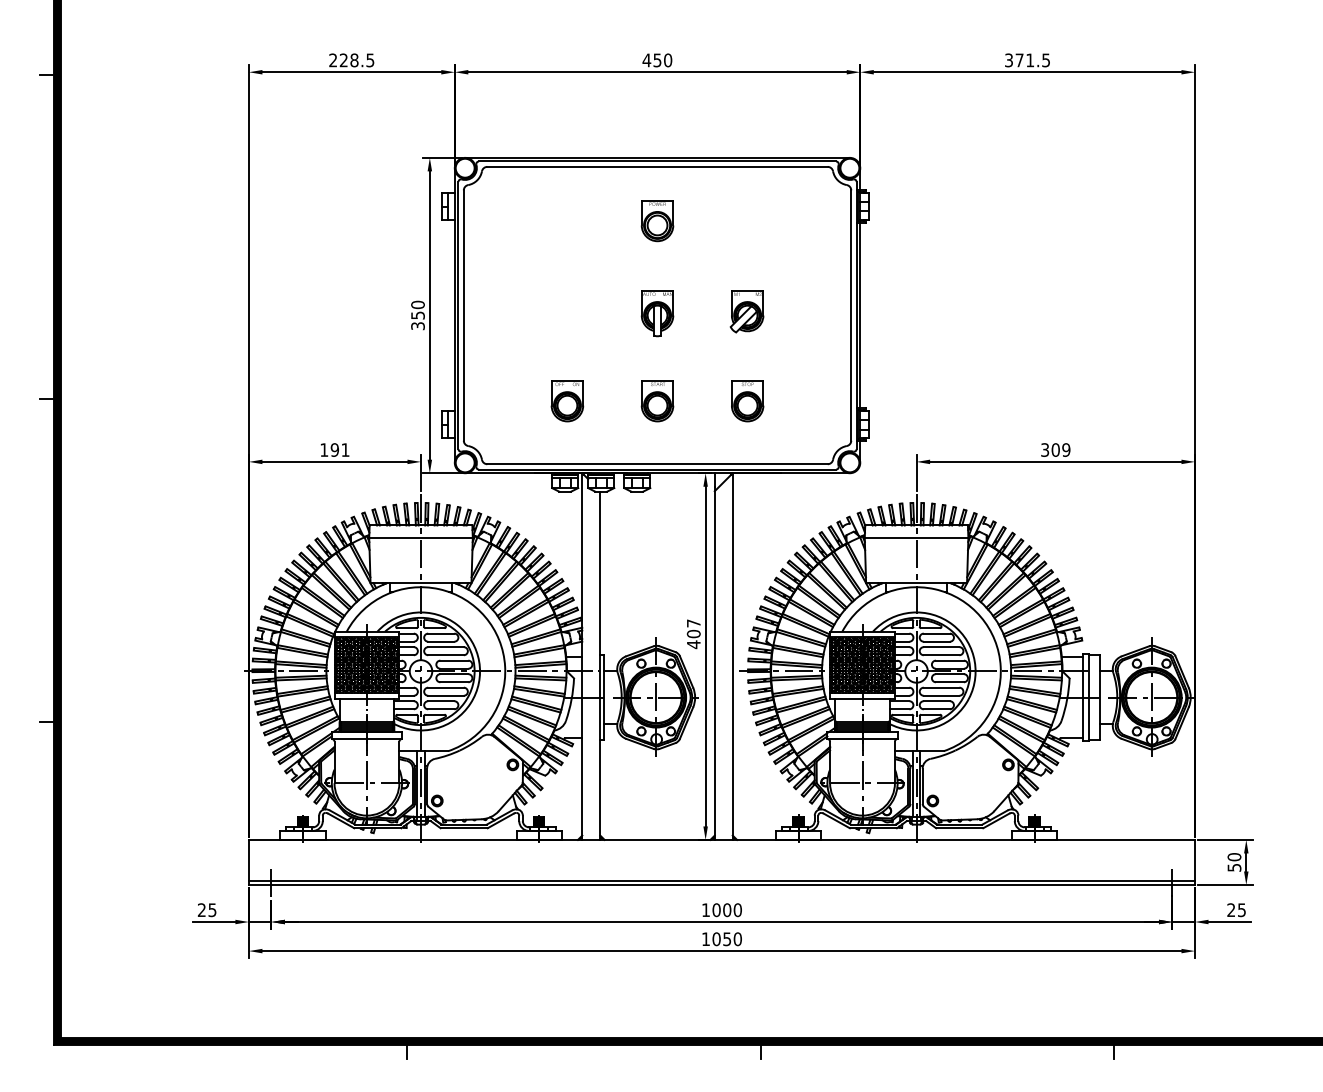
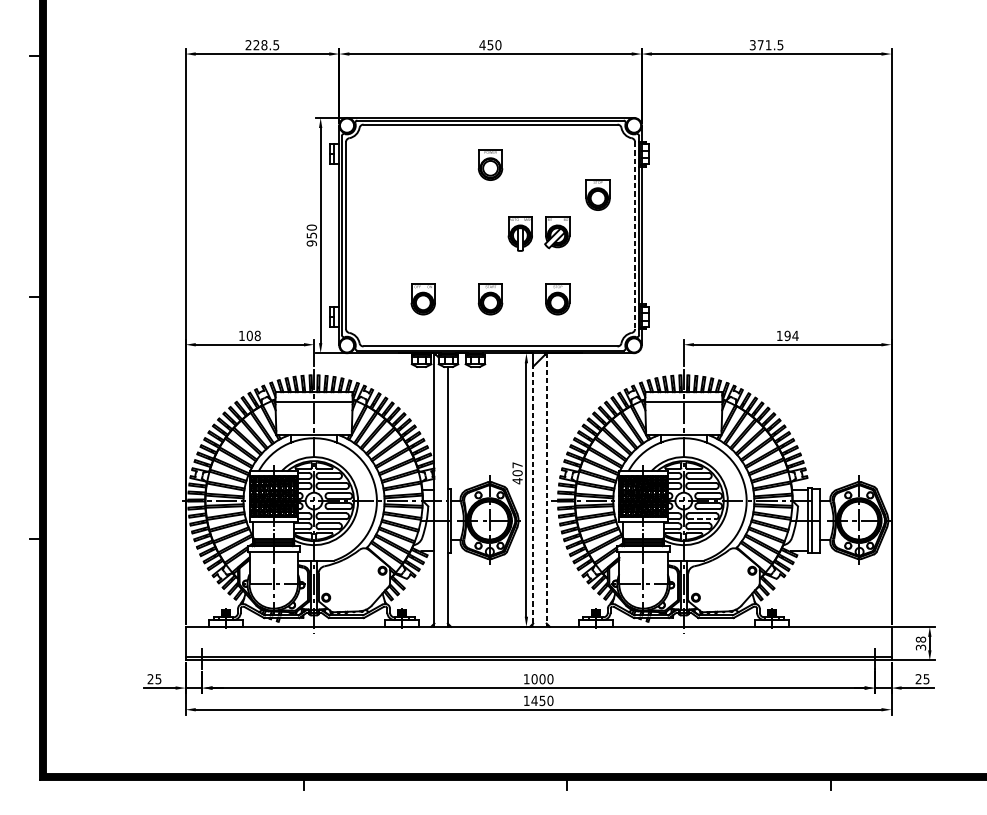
part: (801, 261) -> (597, 195), added
part: (657, 313) -> (520, 234), moved
line: (851, 316) -> (635, 236), solid -> dashed
text: (417, 326) -> (311, 243), 350 -> 950
text: (339, 449) -> (253, 335), 191 -> 108
text: (1055, 449) -> (787, 335), 309 -> 194
line: (732, 657) -> (546, 490), solid -> dashed
line: (714, 663) -> (533, 495), solid -> dashed
line: (941, 695) -> (702, 519), solid -> dashed
text: (1234, 862) -> (921, 643), 50 -> 38
text: (716, 939) -> (534, 701), 1050 -> 1450

